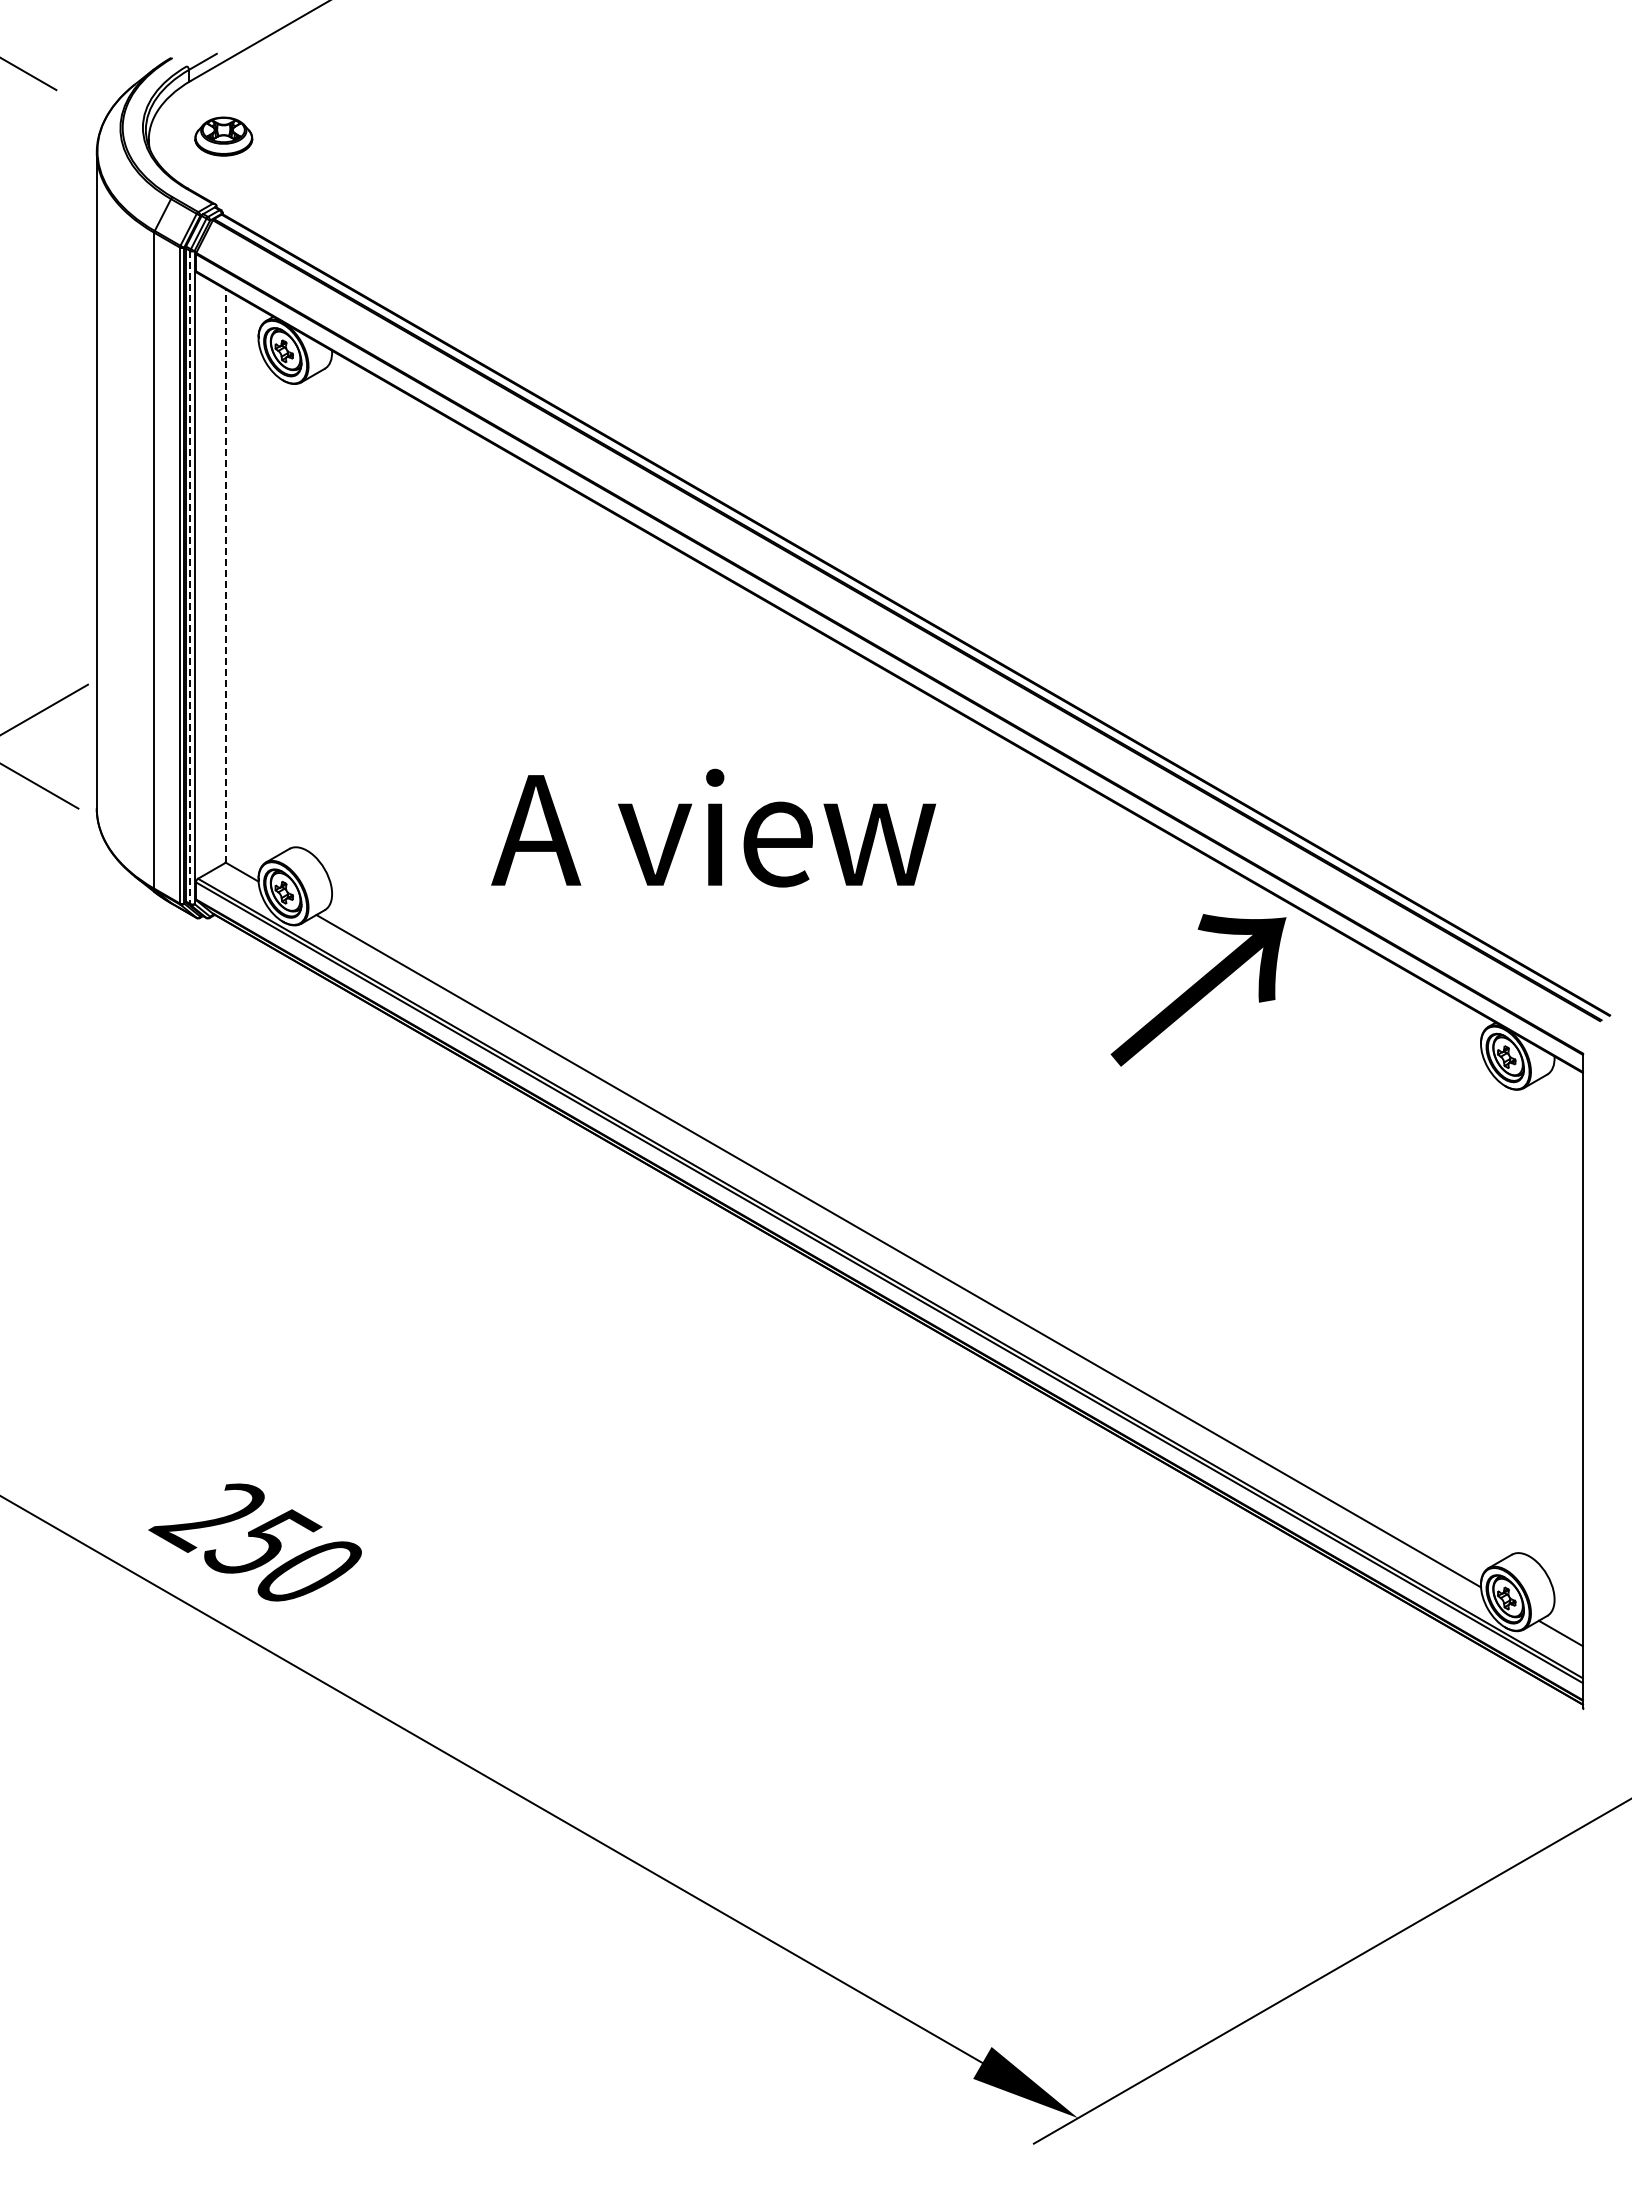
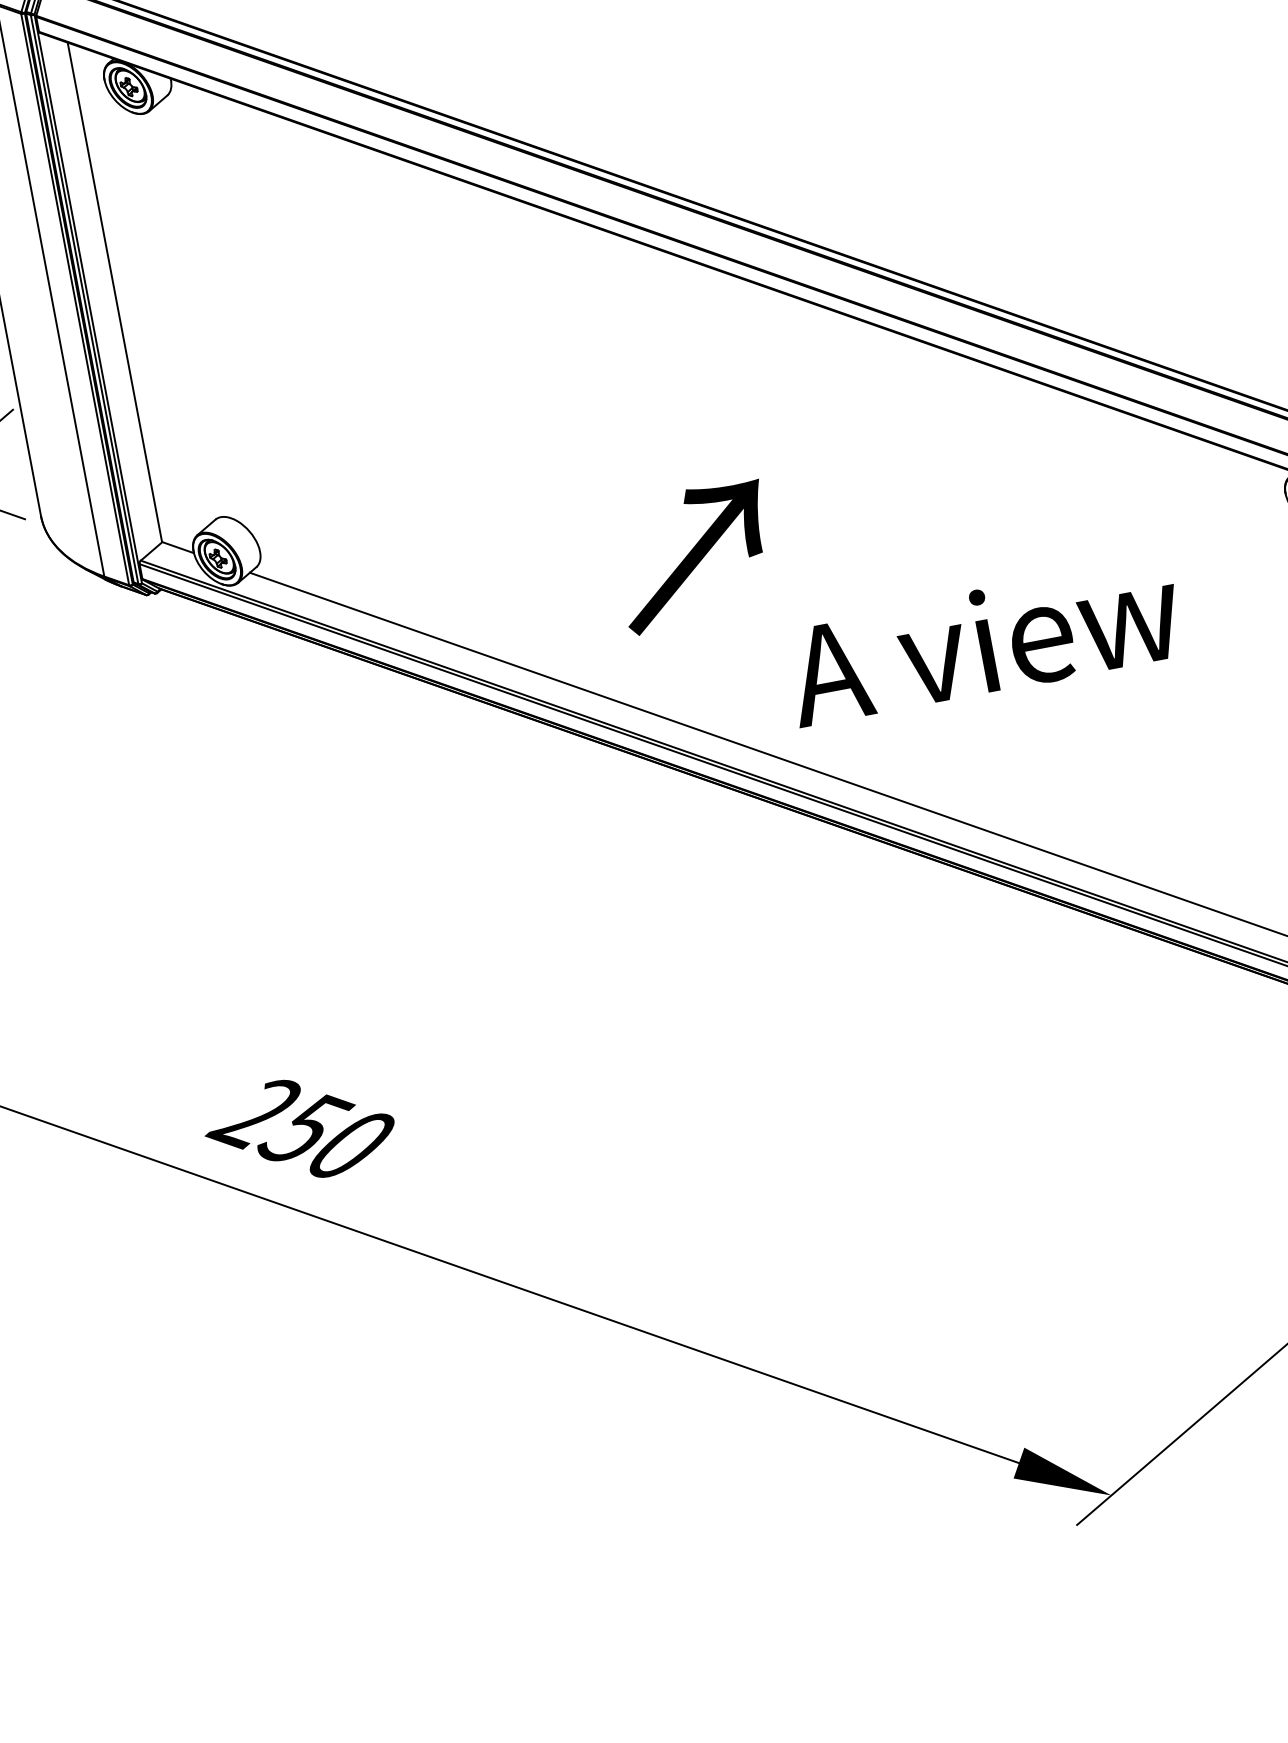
line: (225, 575) -> (114, 292), dashed -> solid
line: (190, 577) -> (84, 299), dashed -> solid
text: (713, 827) -> (983, 641), moved
text: (1198, 990) -> (694, 556), moved

